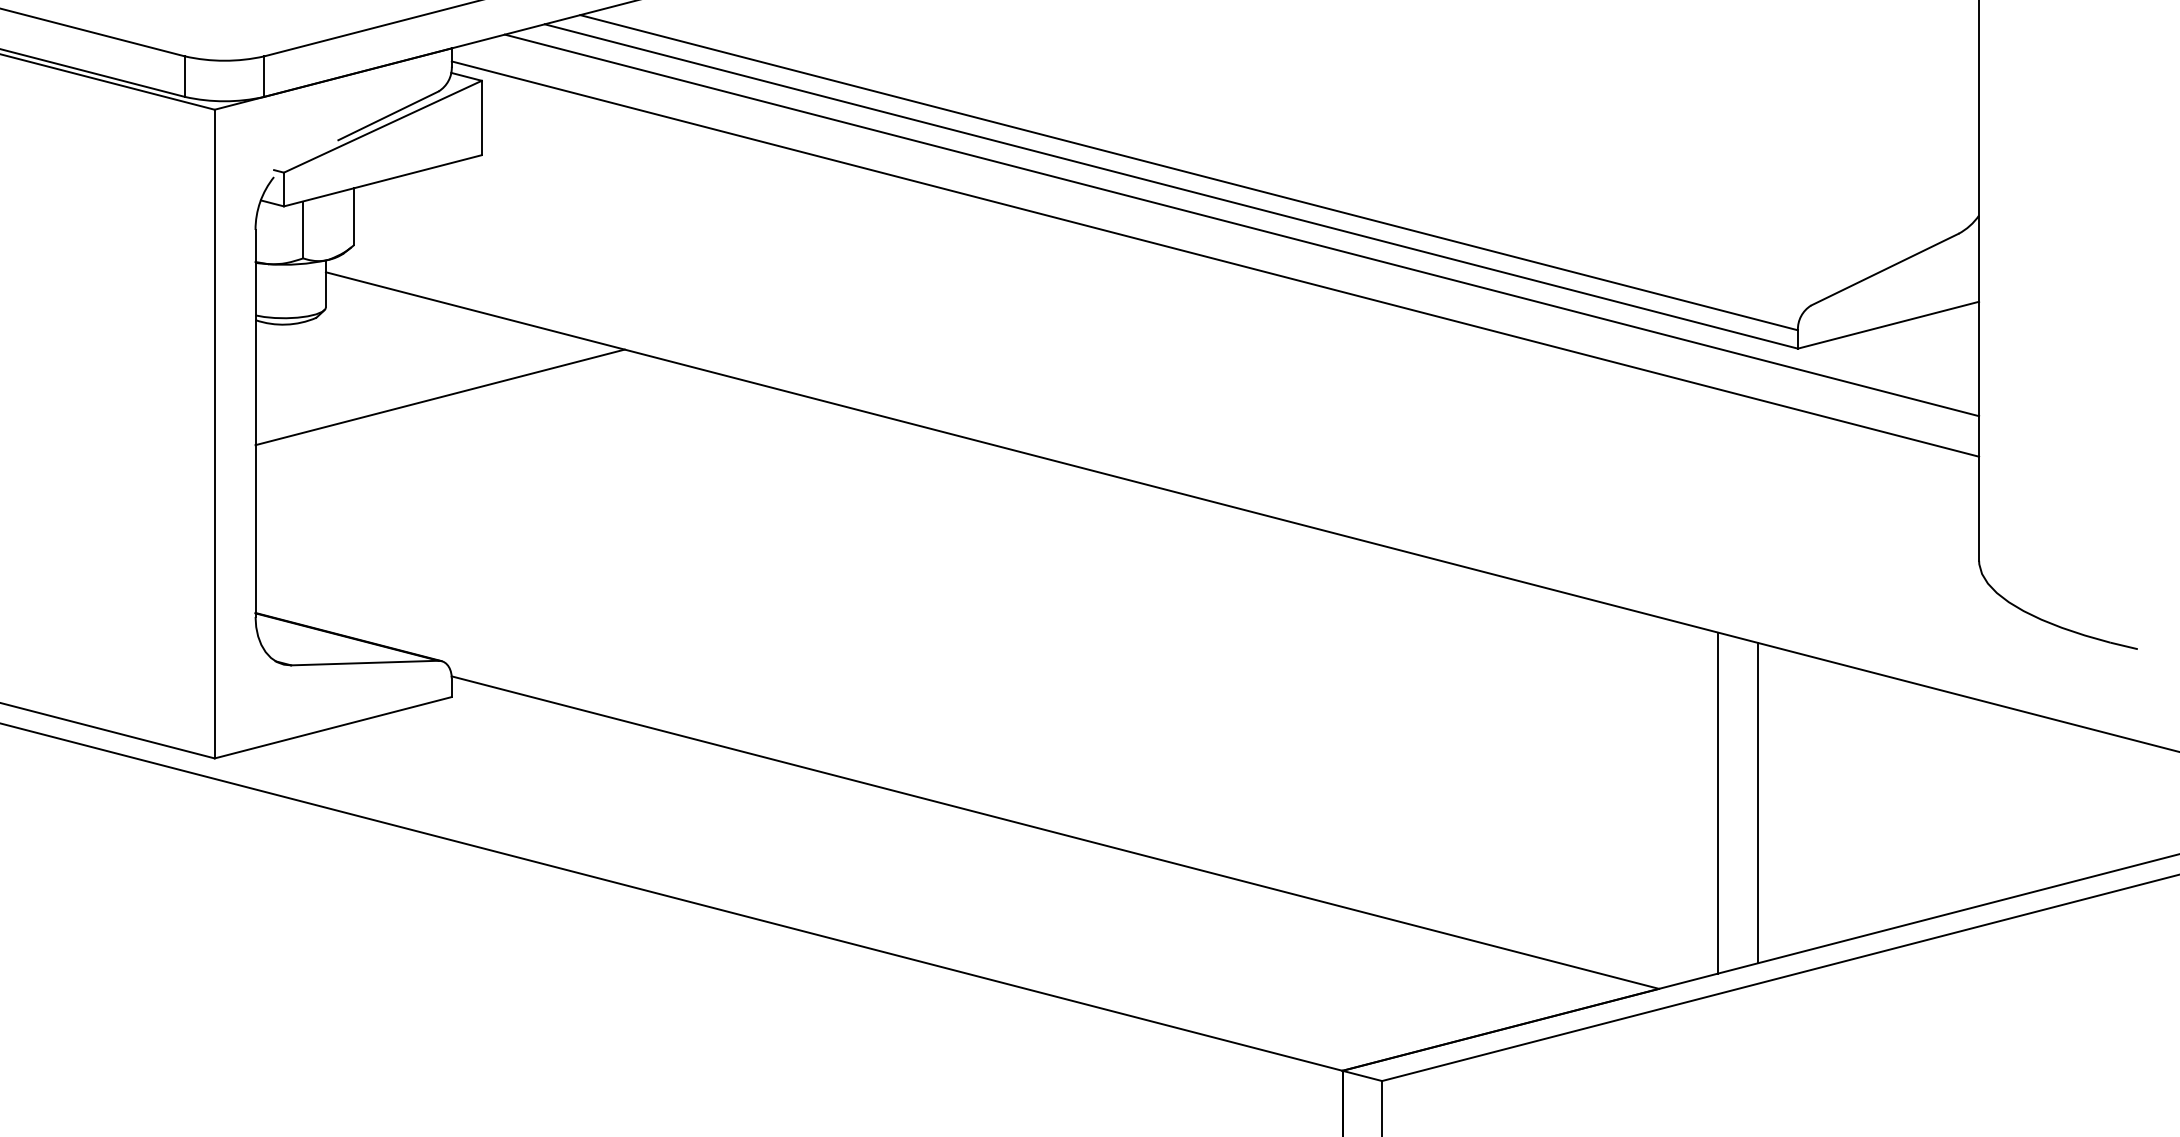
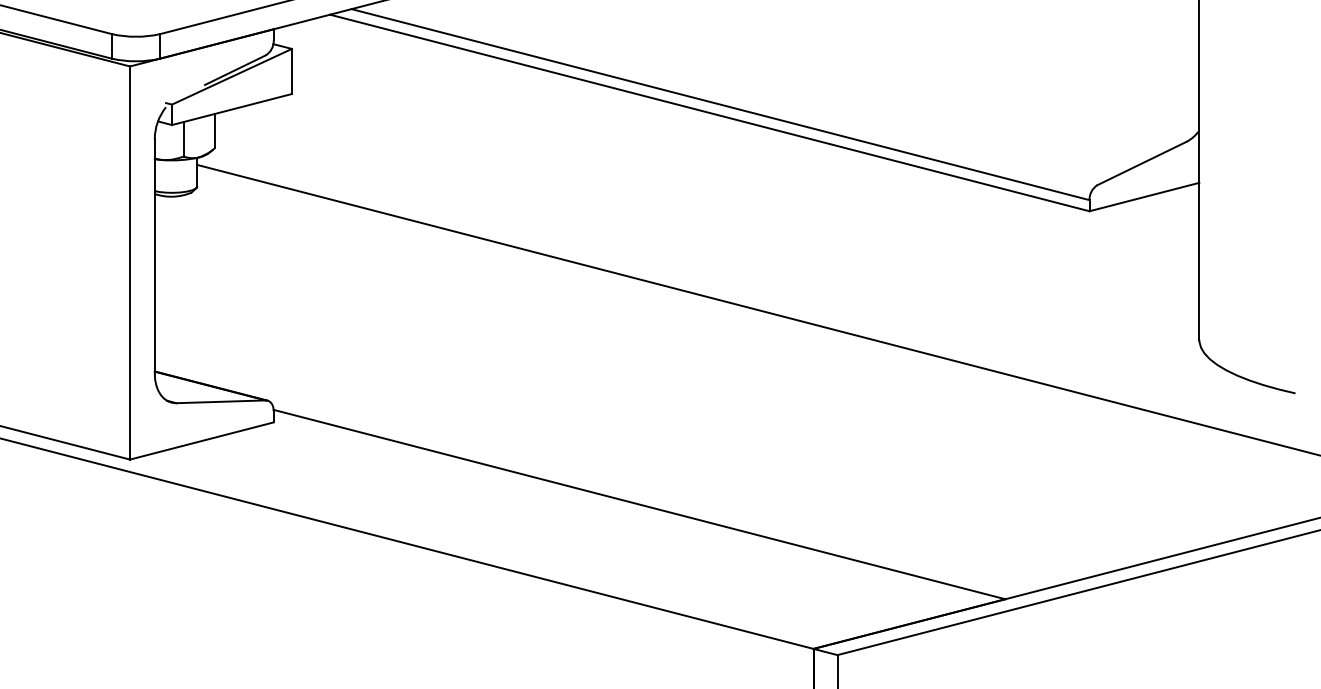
line: (1241, 225) -> (752, 136), removed
line: (1215, 258) -> (736, 156), removed
line: (439, 396) -> (266, 240), removed
line: (1718, 802) -> (1041, 486), removed
line: (1758, 802) -> (1065, 486), removed

